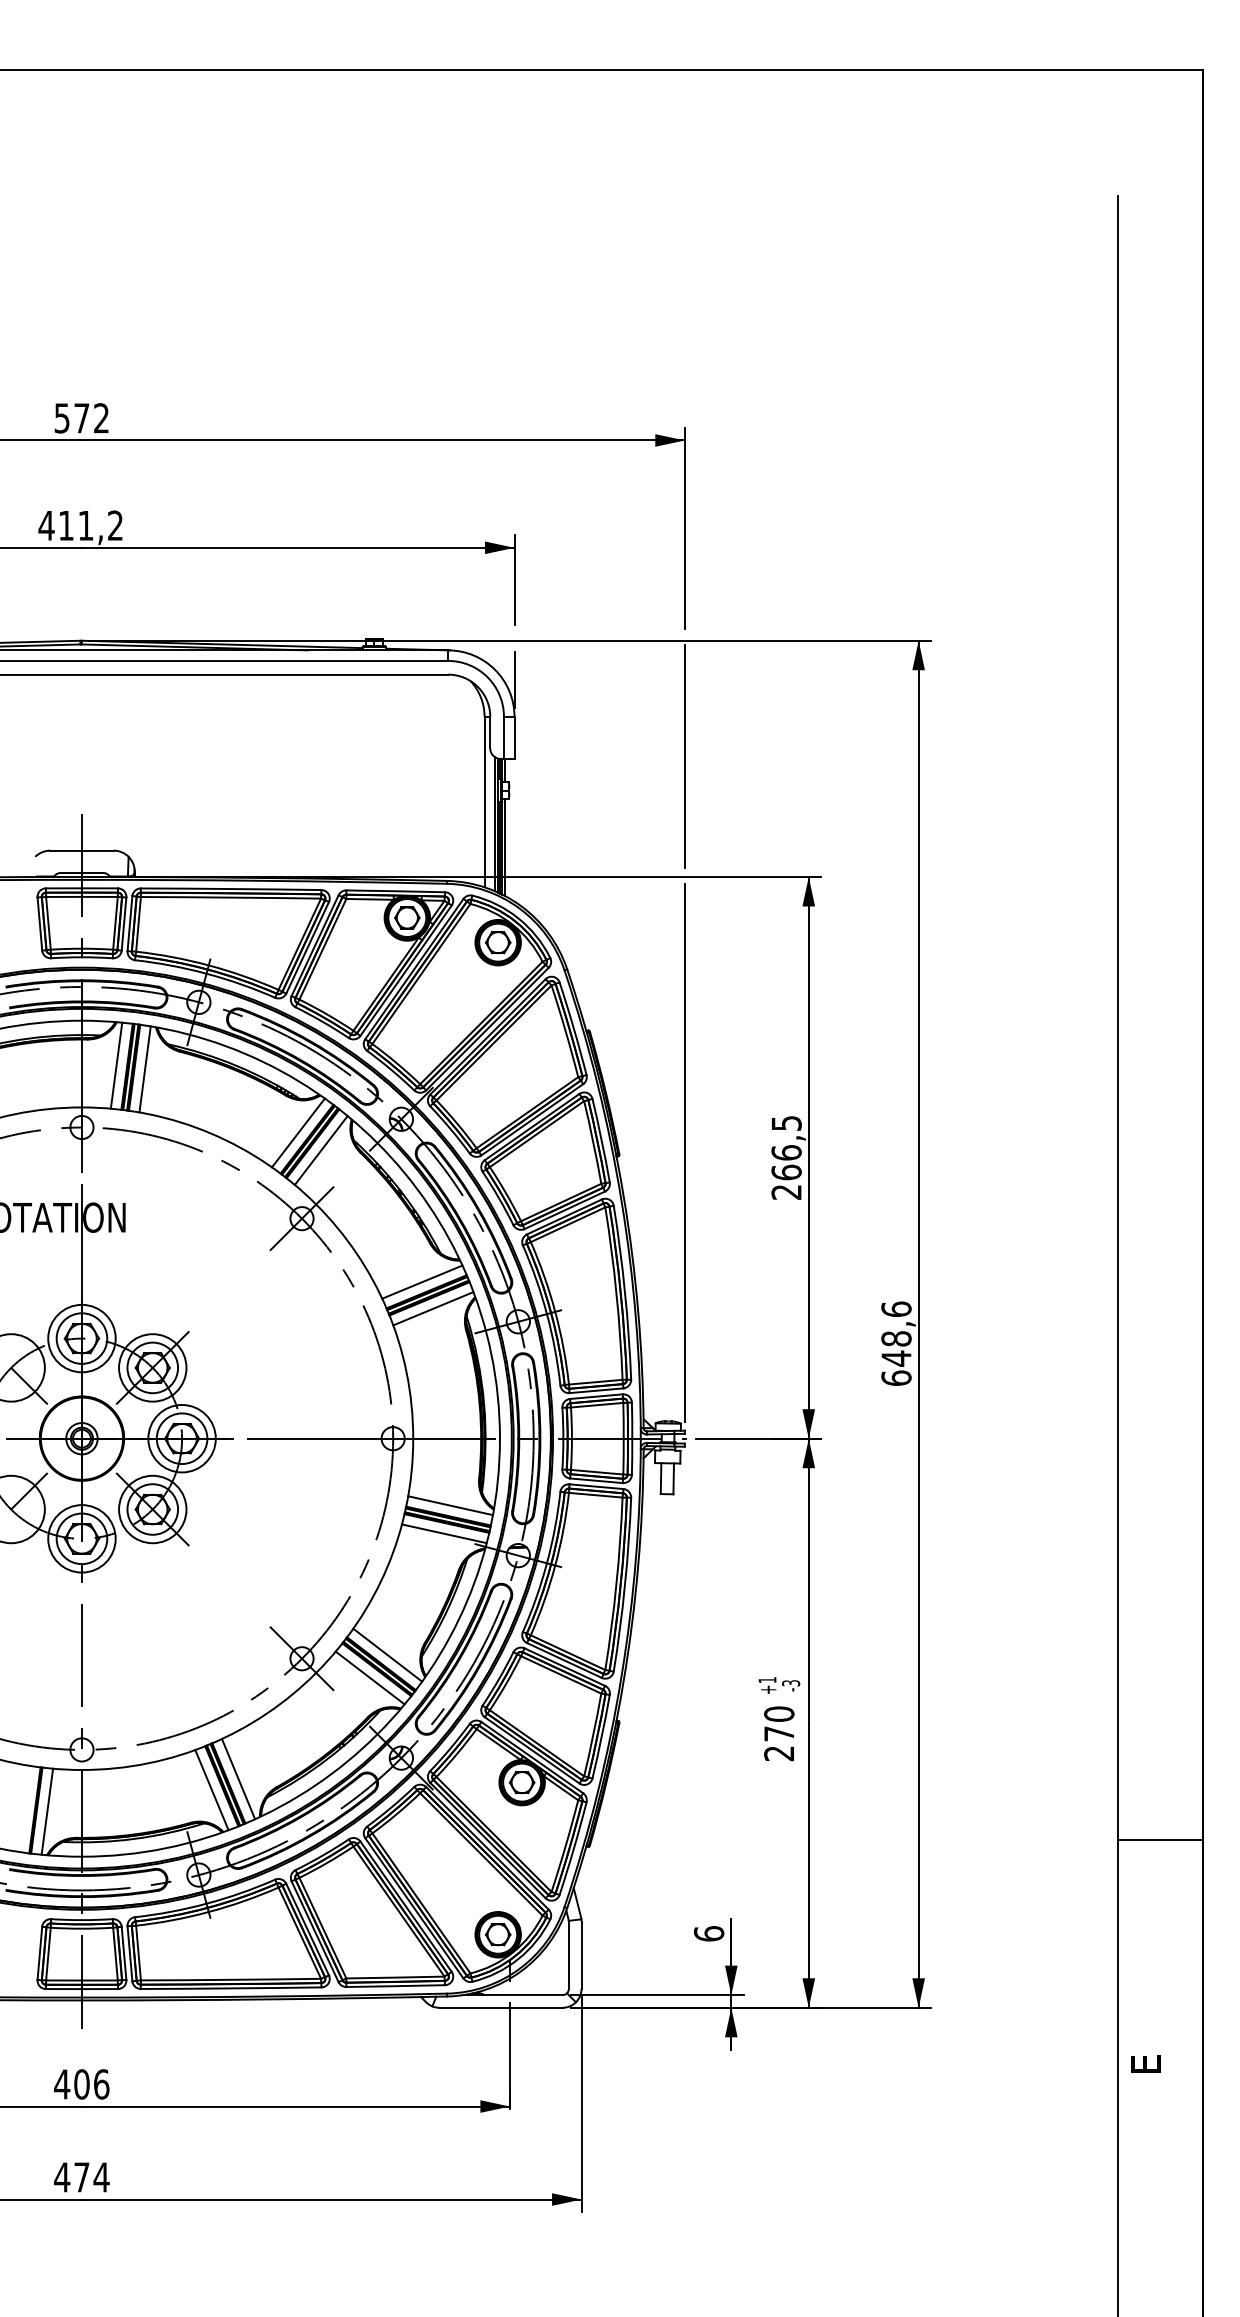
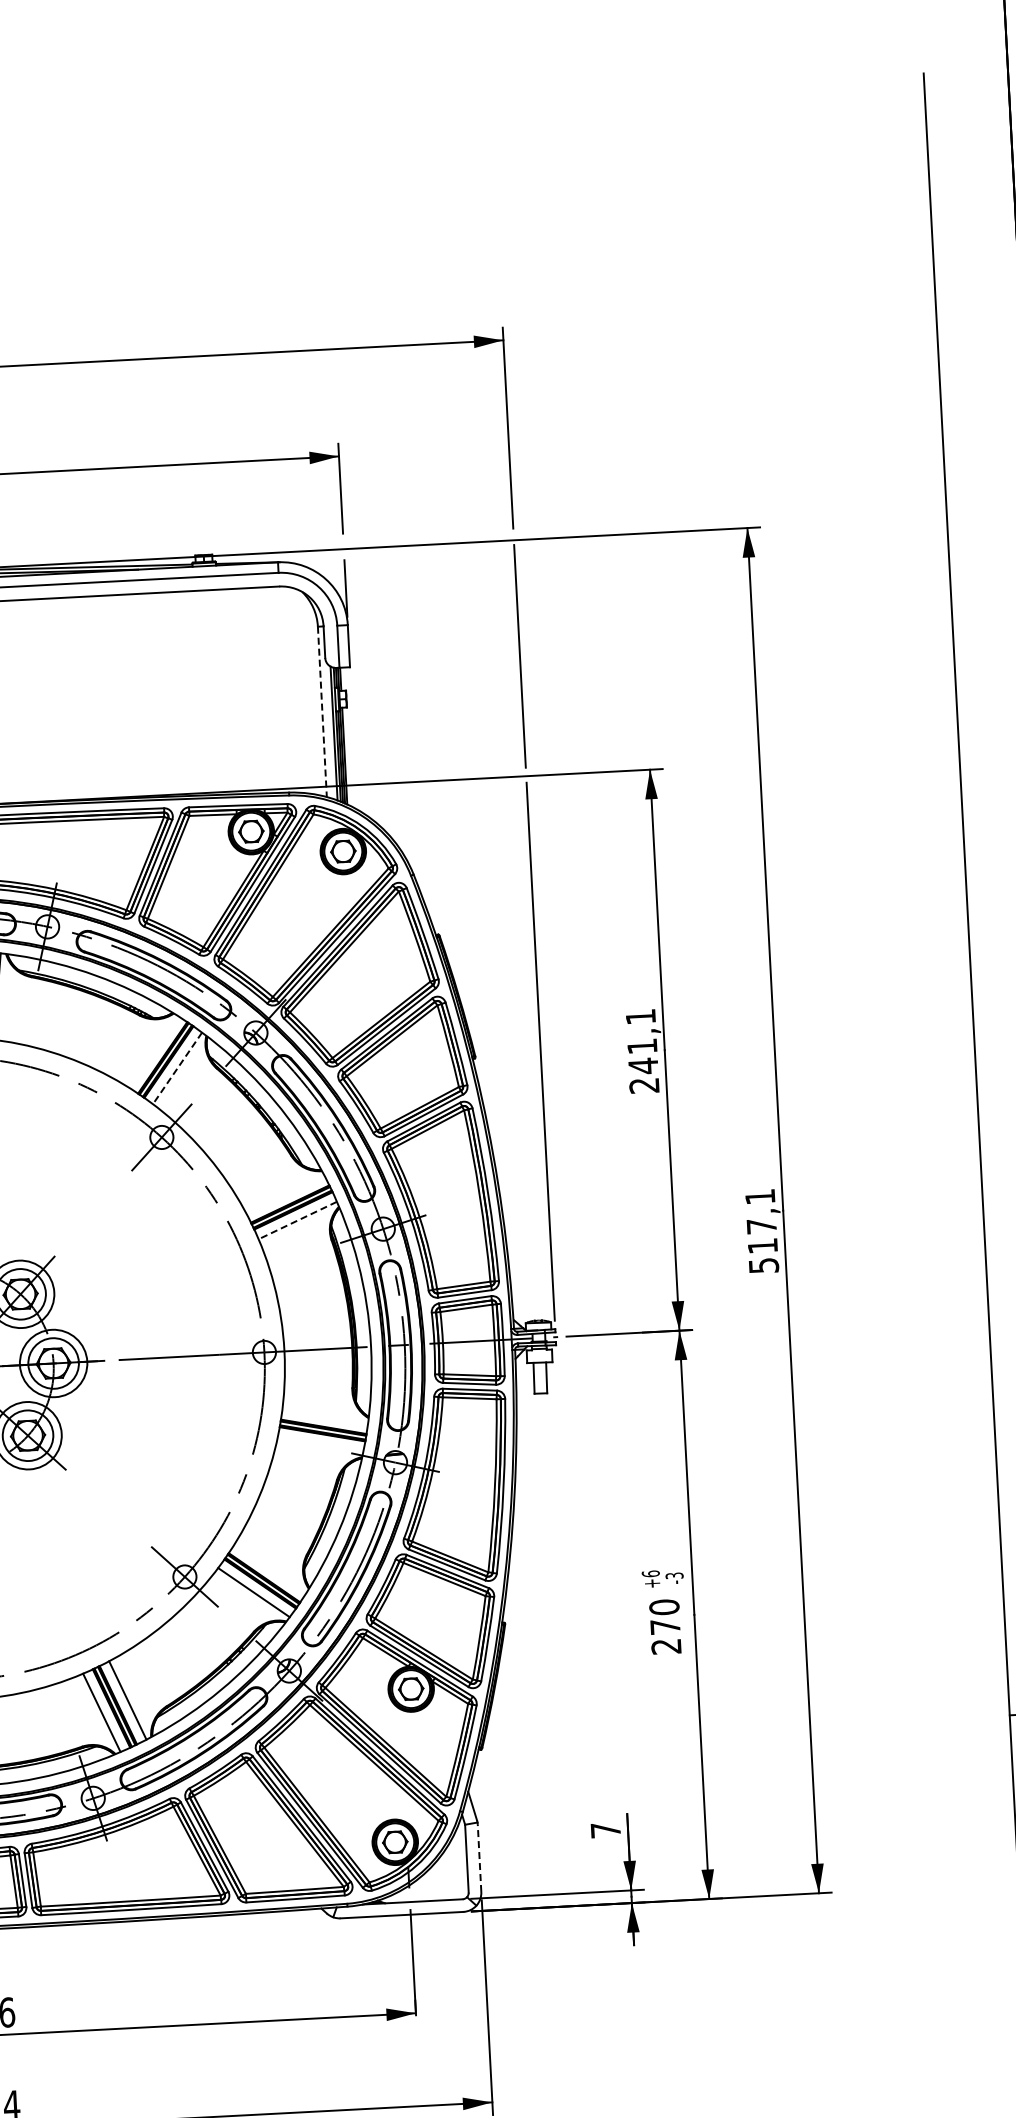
line: (484, 802) -> (322, 712), solid -> dashed
line: (297, 1132) -> (152, 1051), removed
text: (786, 1148) -> (642, 1042), 266,5 -> 241,1
line: (320, 1150) -> (176, 1068), solid -> dashed
line: (422, 1281) -> (285, 1193), removed
line: (432, 1308) -> (296, 1220), solid -> dashed
text: (896, 1343) -> (762, 1231), 648,6 -> 517,1
line: (450, 1505) -> (325, 1416), removed
line: (443, 1533) -> (319, 1444), removed
line: (387, 1654) -> (270, 1568), removed
text: (767, 1679) -> (650, 1573), +1 -> +6
text: (708, 1933) -> (605, 1830), 6 -> 7
line: (581, 1955) -> (479, 1858), solid -> dashed

